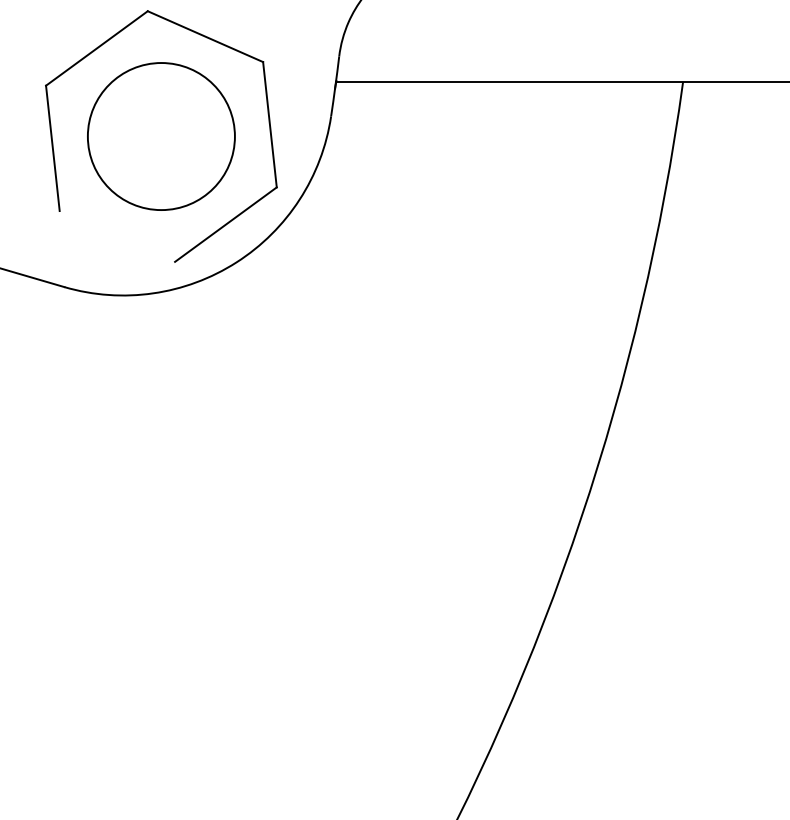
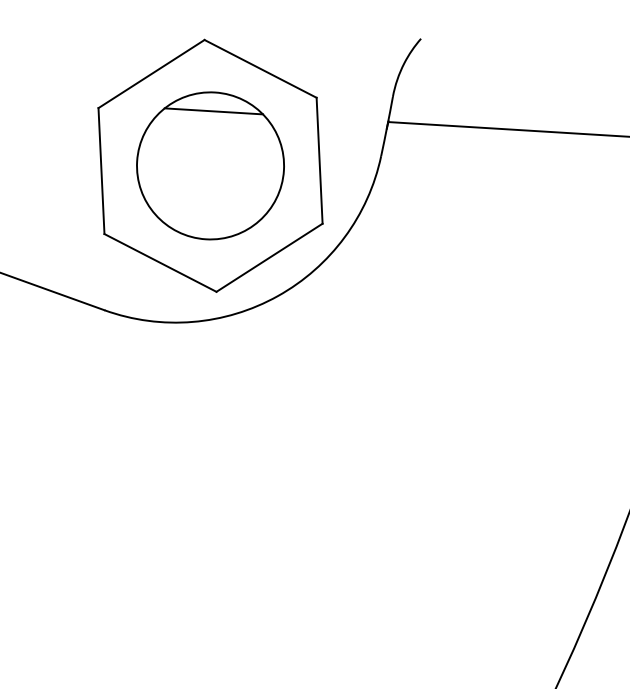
line: (161, 81) -> (213, 110), added
line: (117, 236) -> (160, 262), added

